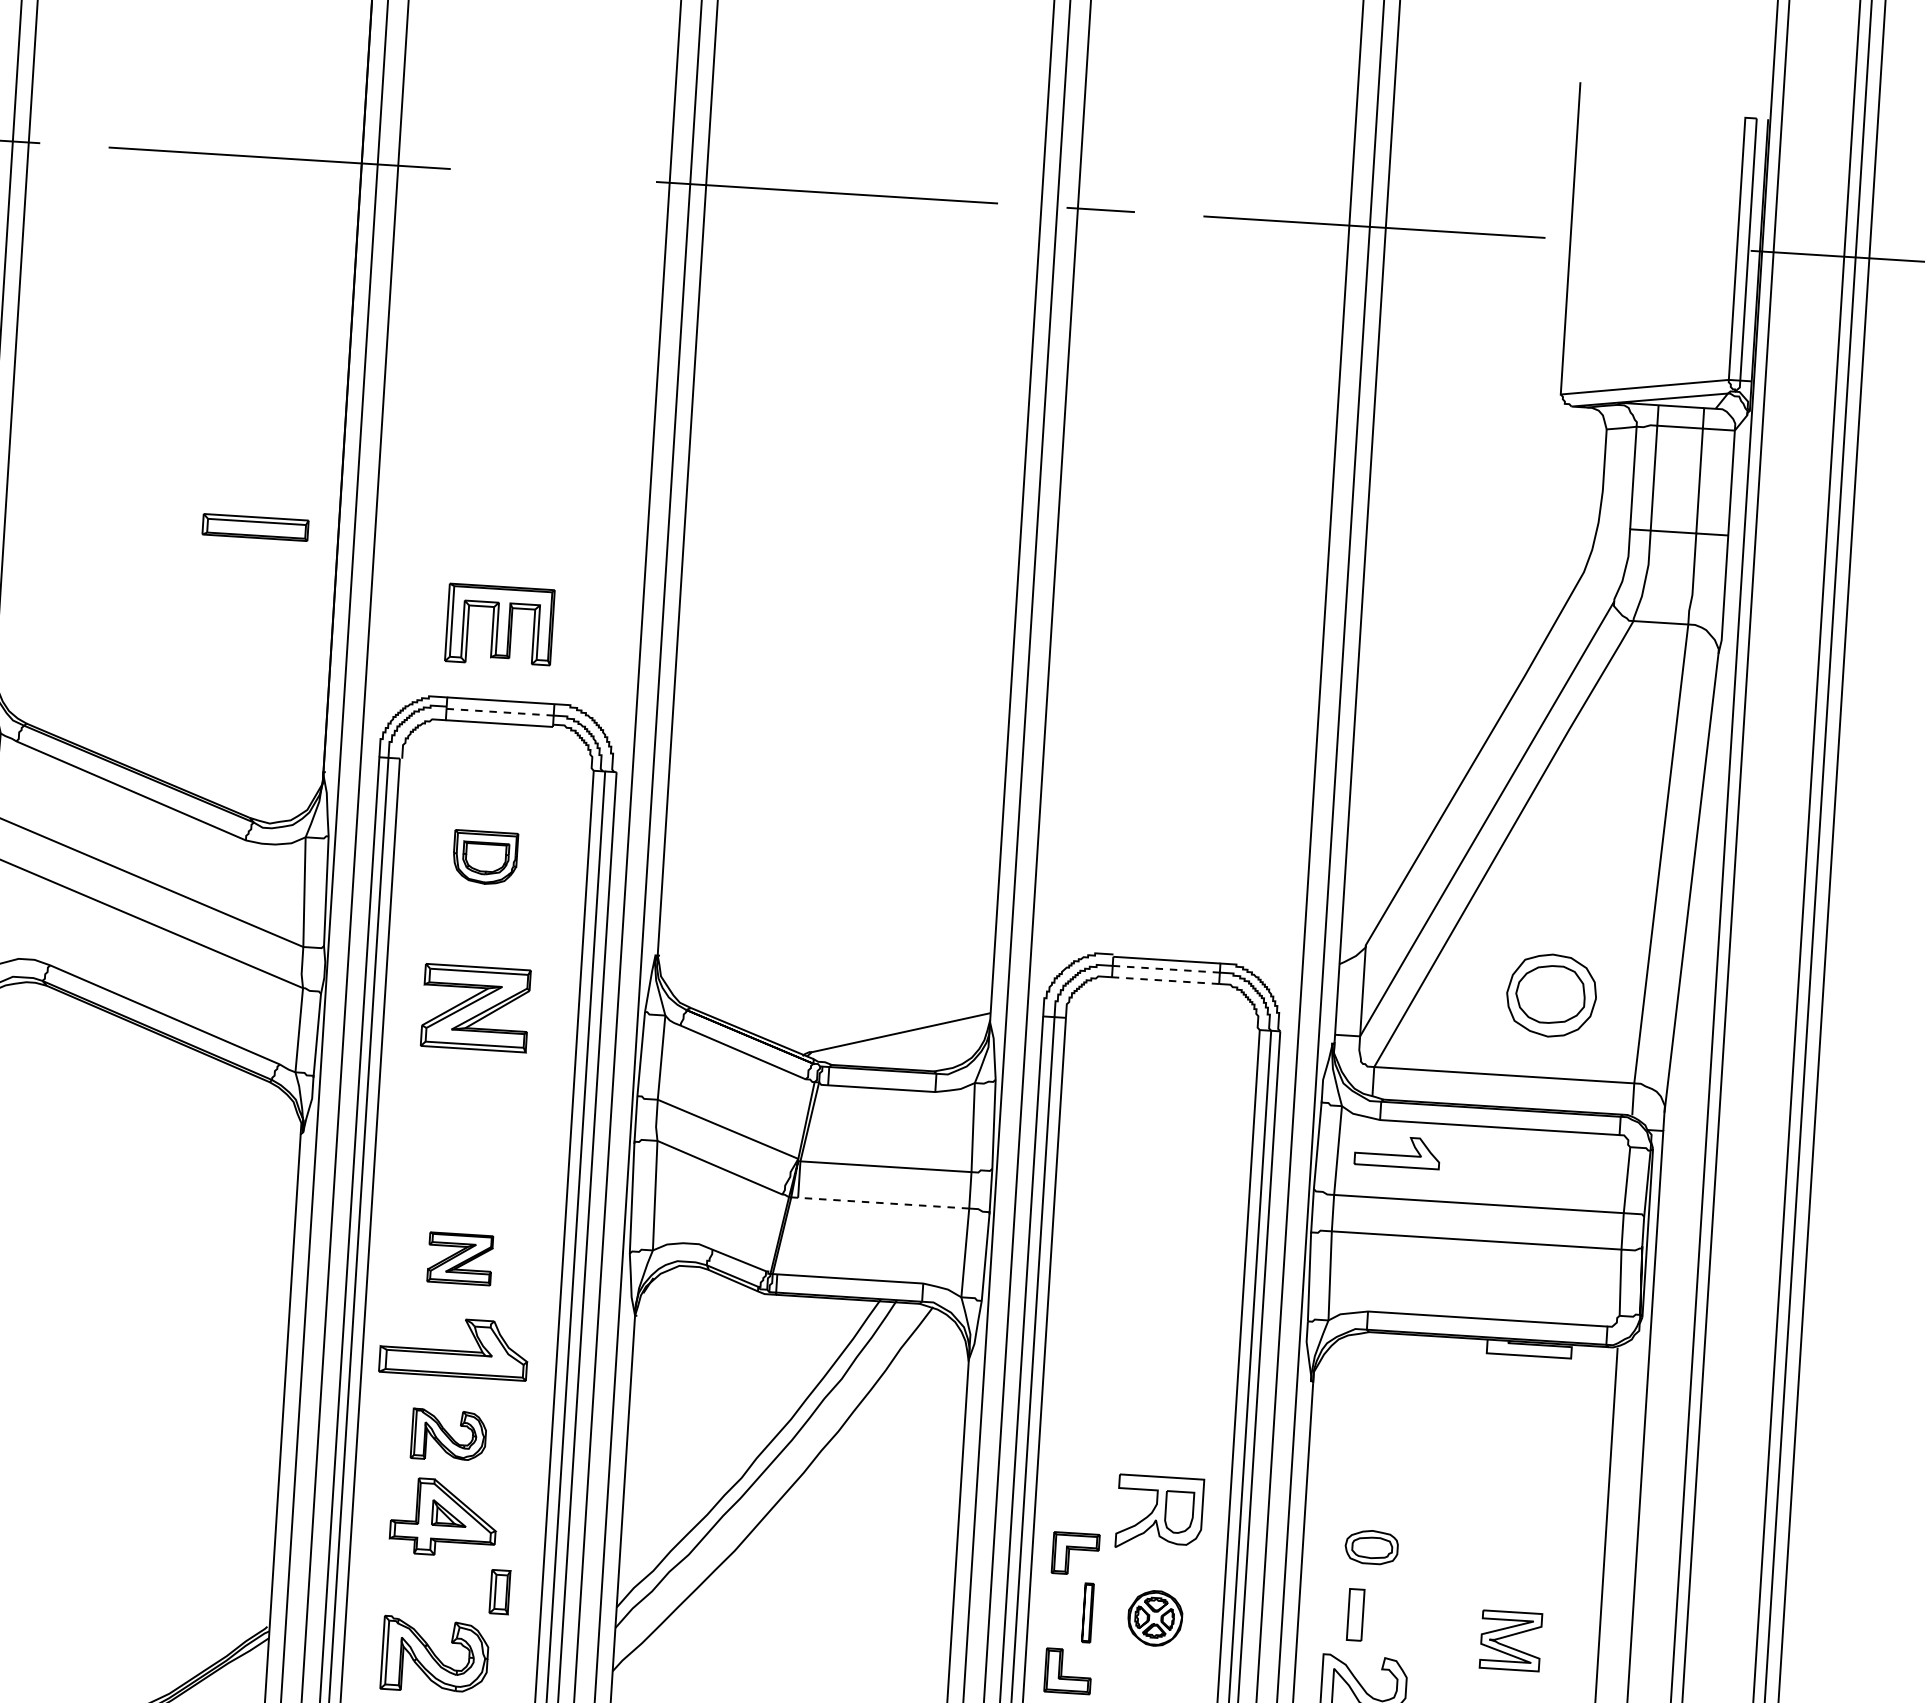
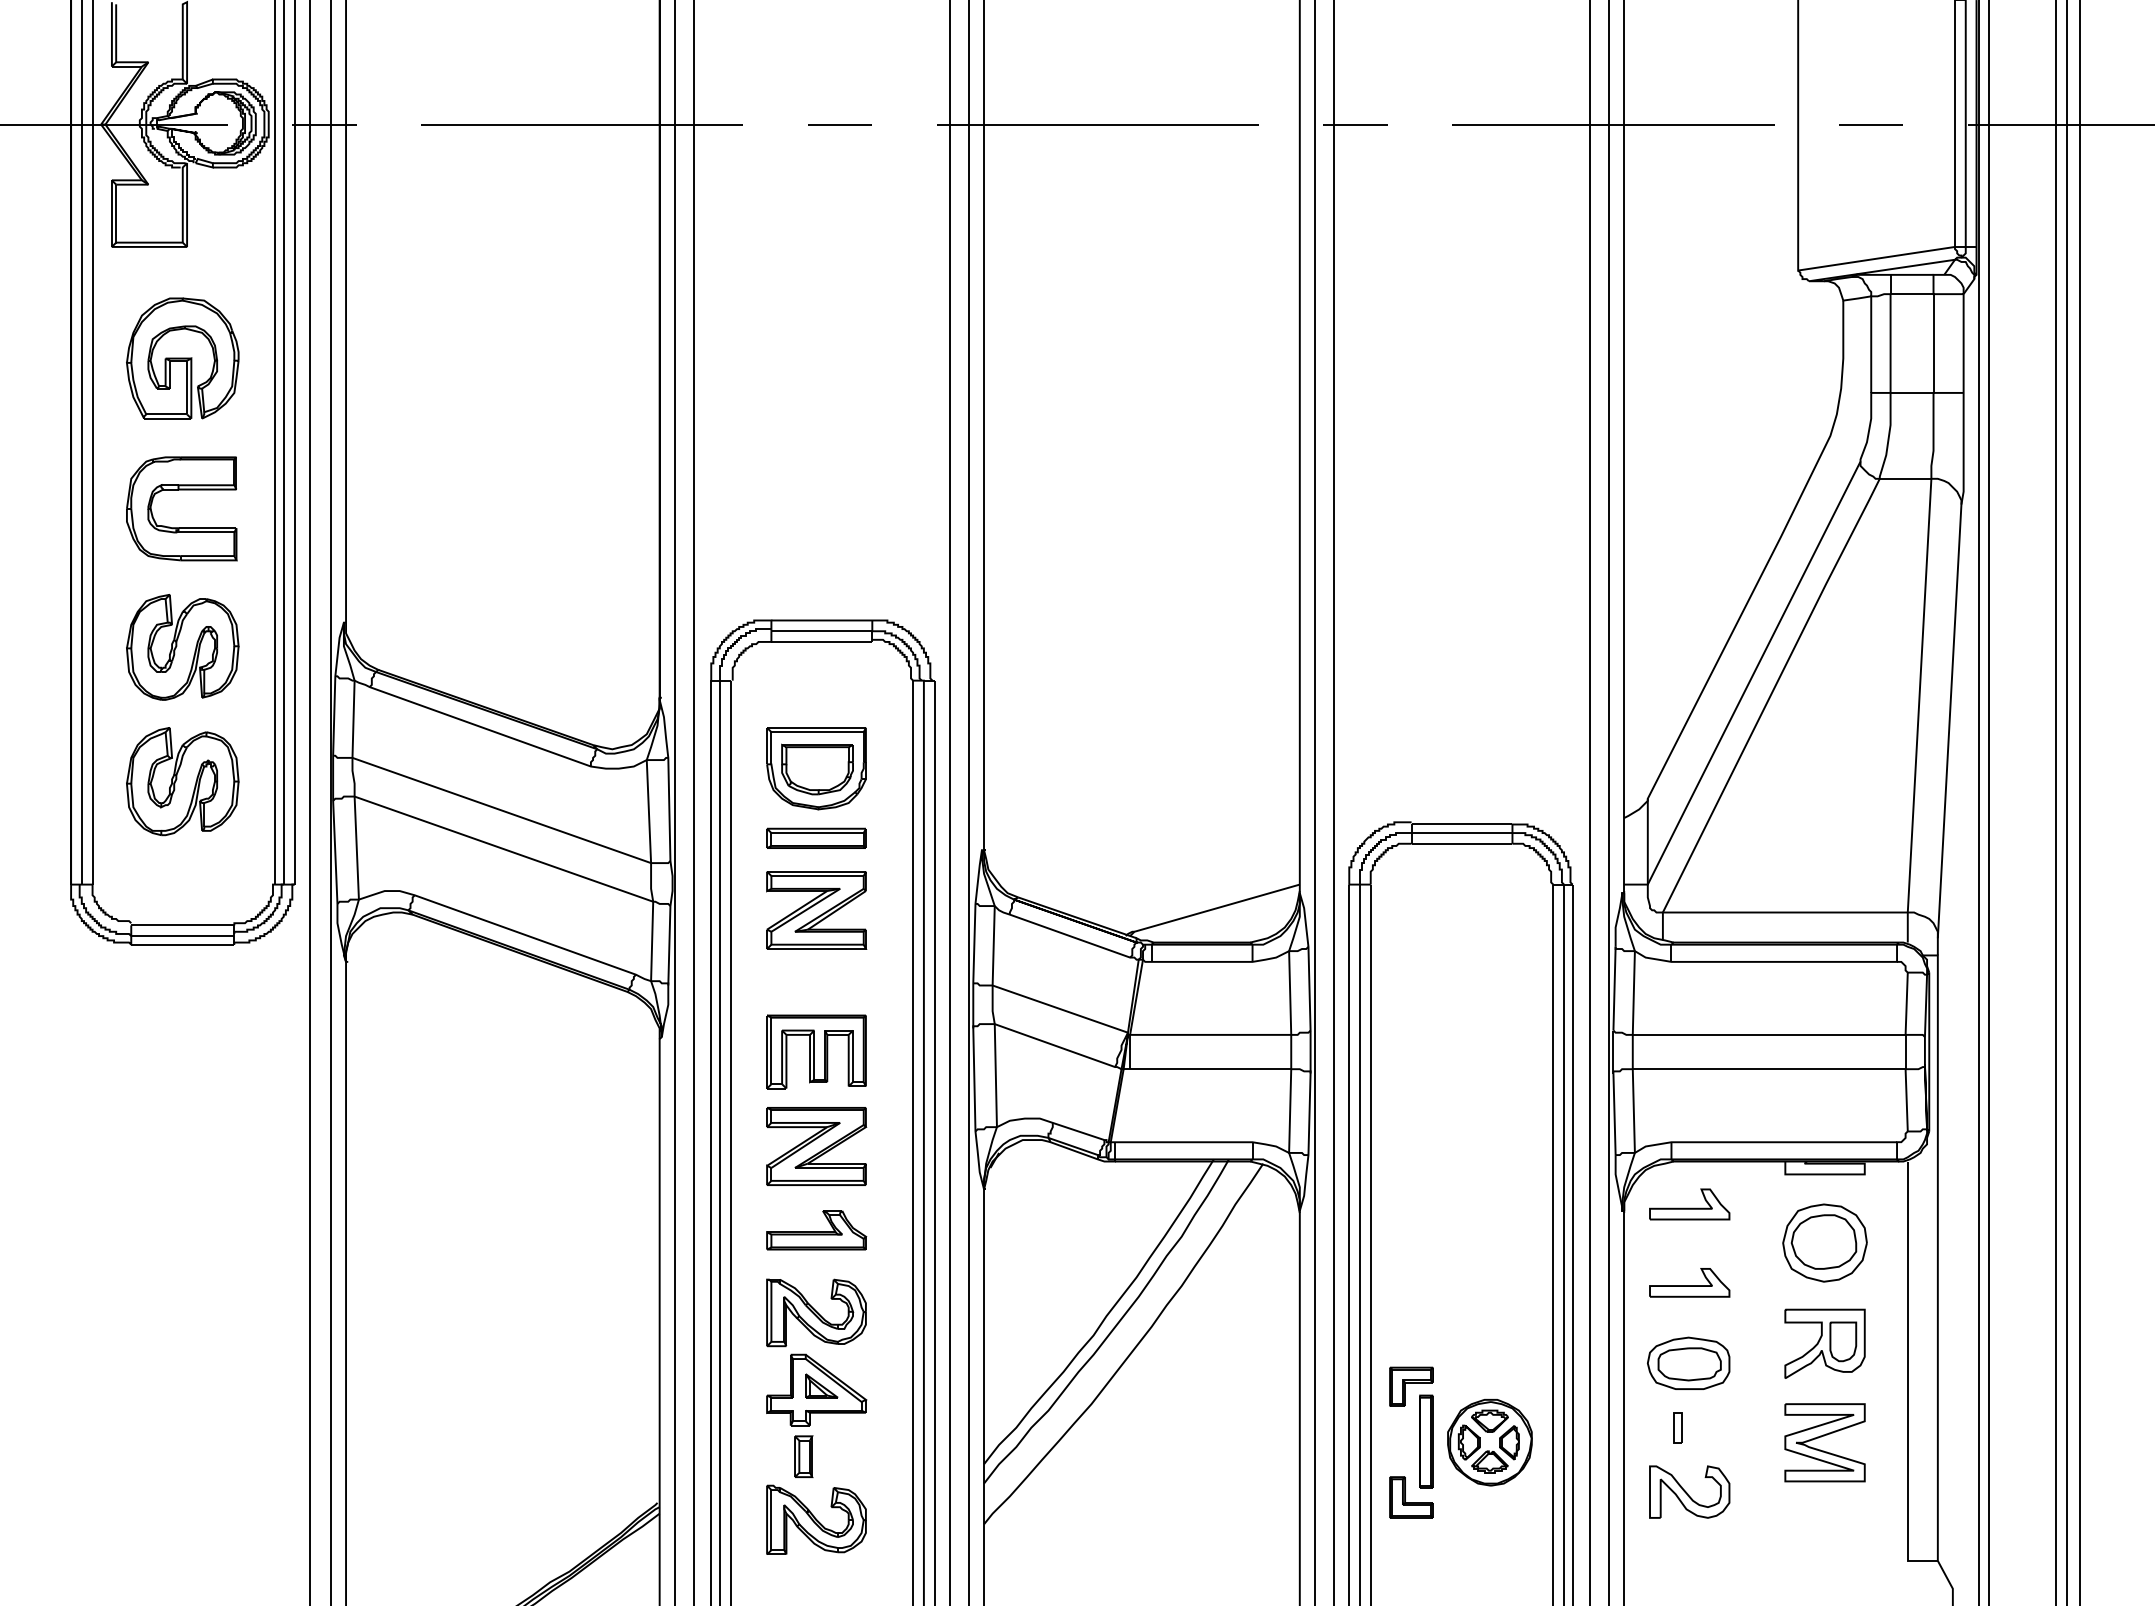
line: (552, 175) -> (839, 124), added
line: (1647, 244) -> (1870, 124), added
part: (255, 526) -> (816, 837), moved
part: (499, 625) -> (816, 1051), moved
line: (500, 712) -> (822, 631), dashed -> solid
part: (485, 857) -> (816, 768), size x1.67
line: (1166, 969) -> (1462, 833), dashed -> solid
line: (1165, 980) -> (1461, 843), dashed -> solid
part: (1551, 995) -> (1824, 1242), moved
part: (1397, 1151) -> (1689, 1282), moved
line: (883, 1203) -> (1210, 1069), dashed -> solid
part: (460, 1258) -> (816, 1146), size x1.67
part: (454, 1348) -> (816, 1230), size x0.71
part: (1383, 1378) -> (1689, 1204), added
part: (448, 1435) -> (816, 1312), size x1.43
part: (1159, 1512) -> (1824, 1343), moved
part: (1371, 1546) -> (1688, 1362), size x1.67
part: (499, 1591) -> (803, 1456), moved
part: (1087, 1612) -> (1426, 1441), size x1.67
part: (1355, 1614) -> (1677, 1427), size x0.62
part: (1154, 1618) -> (1489, 1442), size x1.67
part: (1510, 1640) -> (1824, 1442), size x1.43

